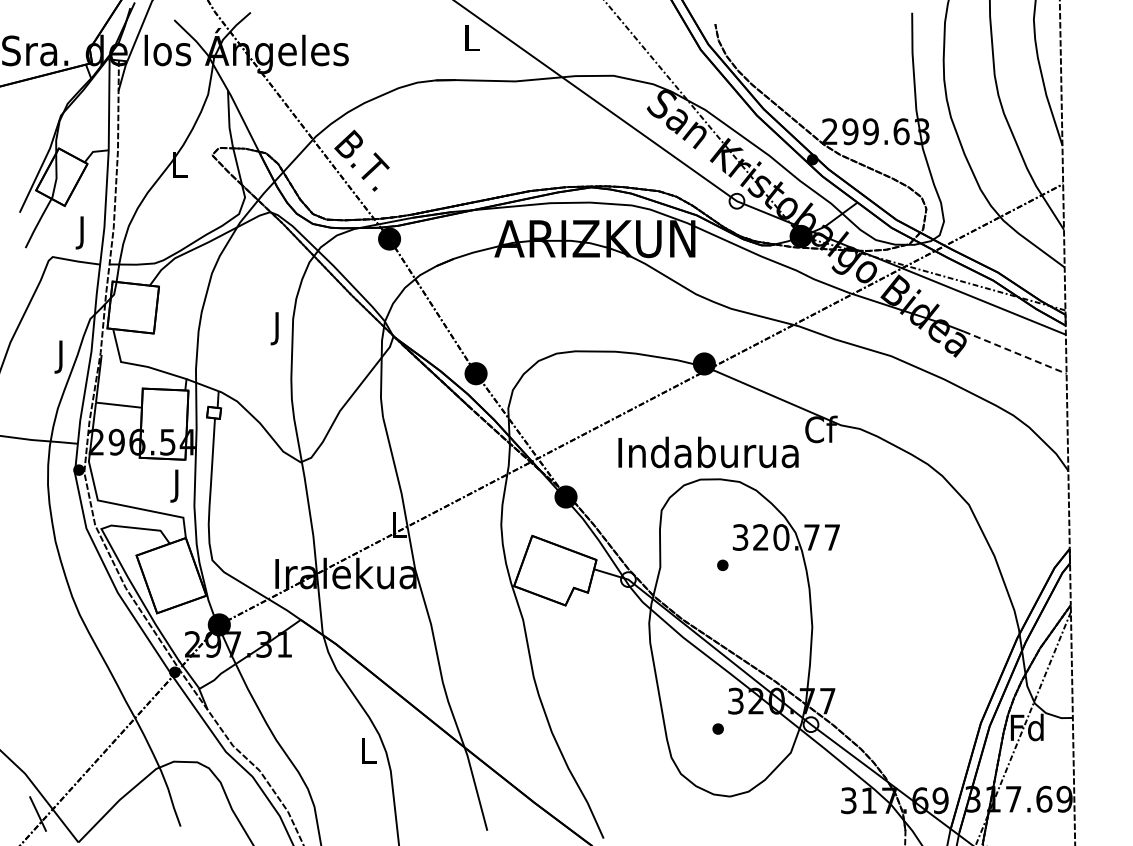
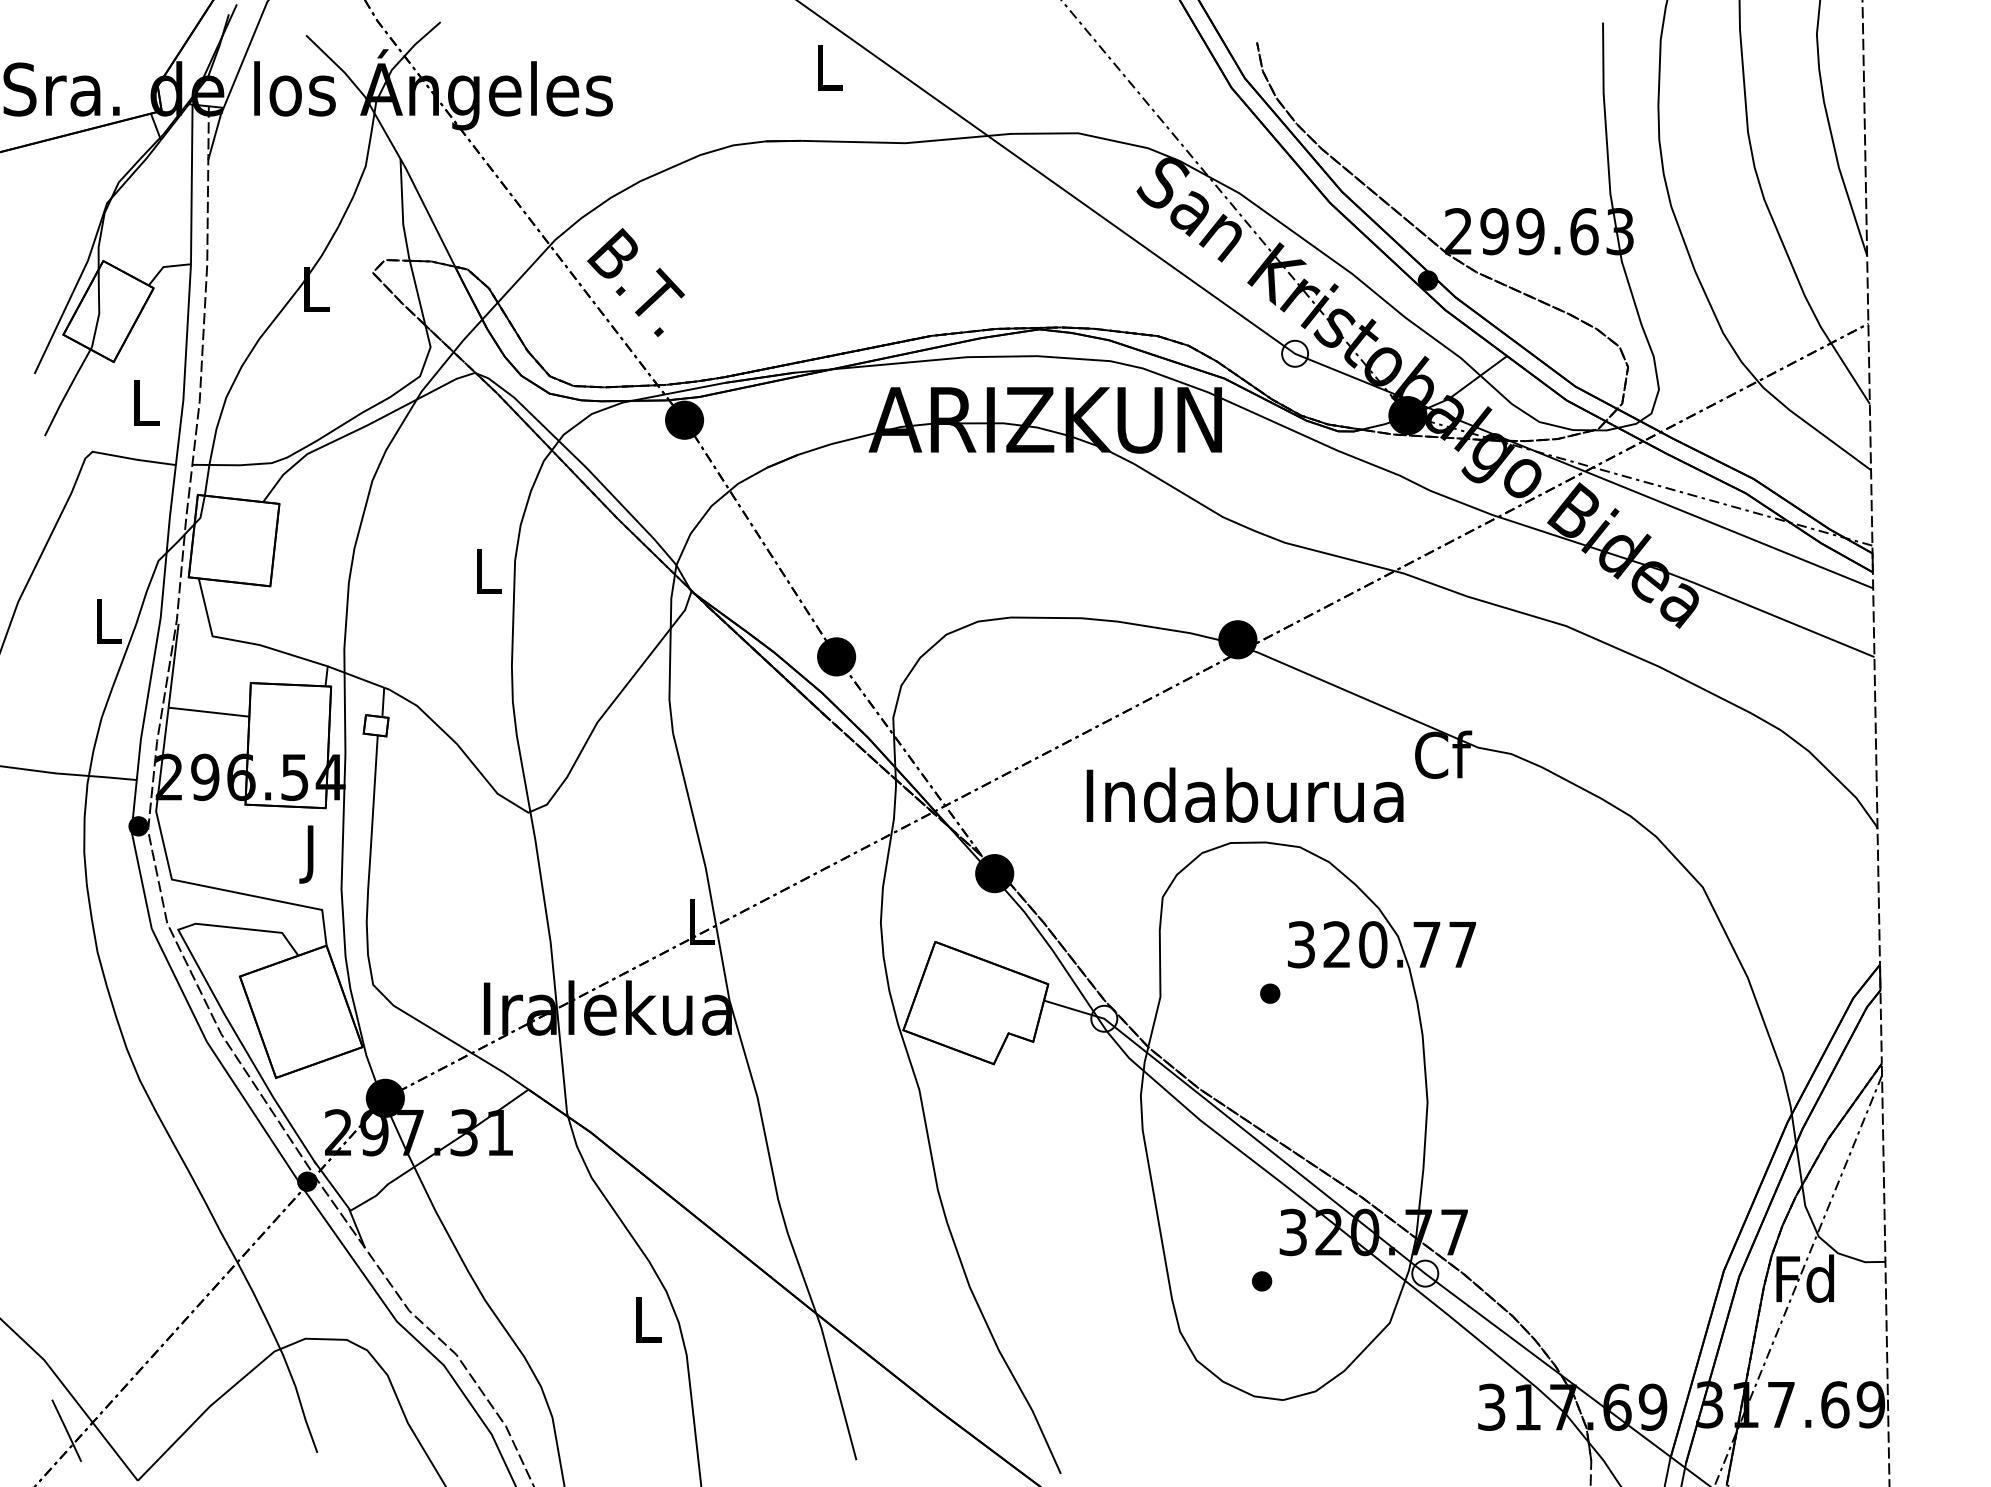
text: (82, 232) -> (144, 408), J -> L
text: (277, 328) -> (487, 577), J -> L
line: (1015, 352) -> (1784, 619), dashed -> solid
text: (61, 356) -> (107, 626), J -> L

